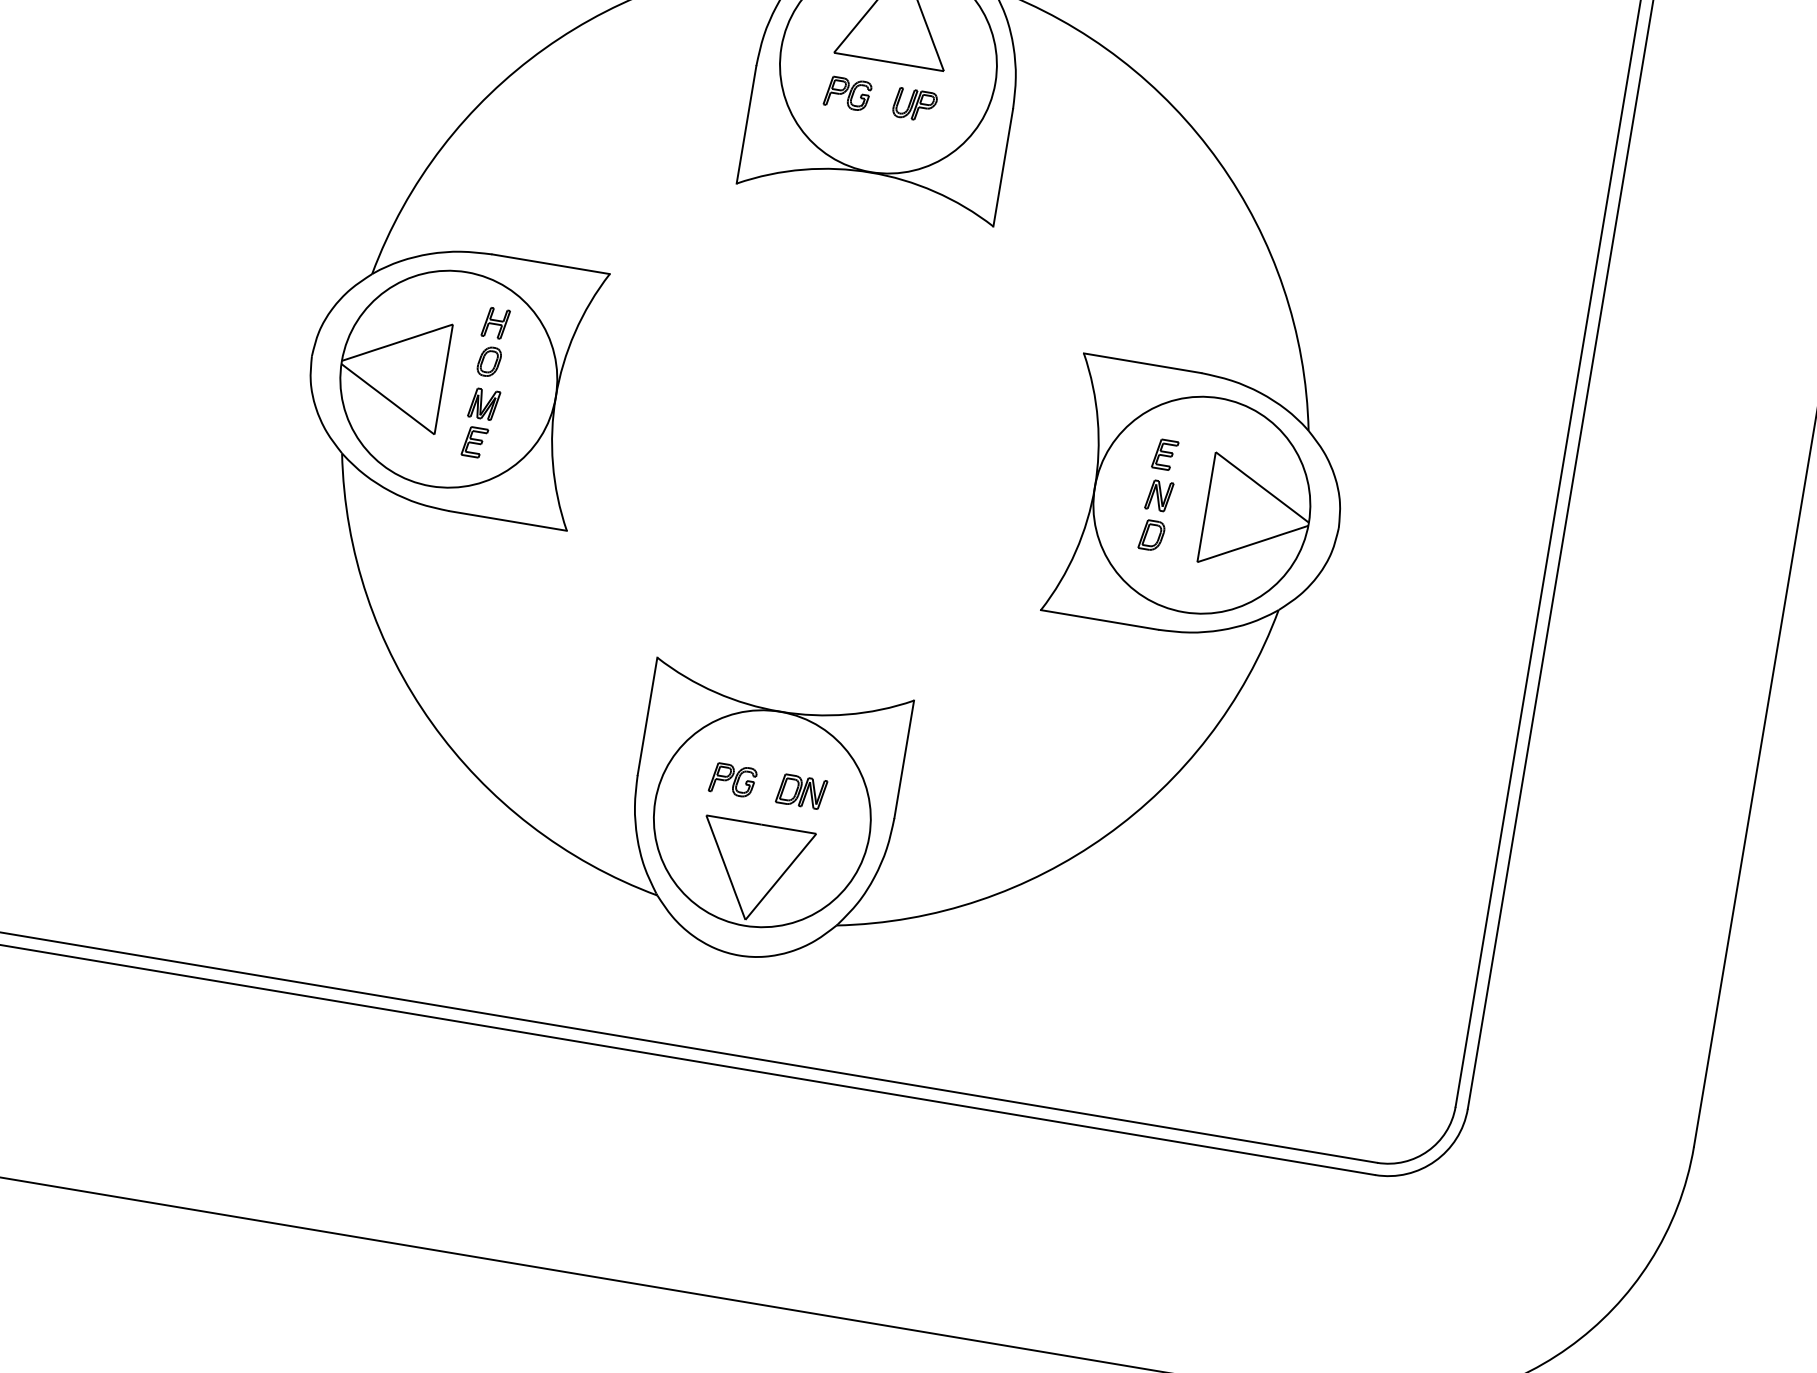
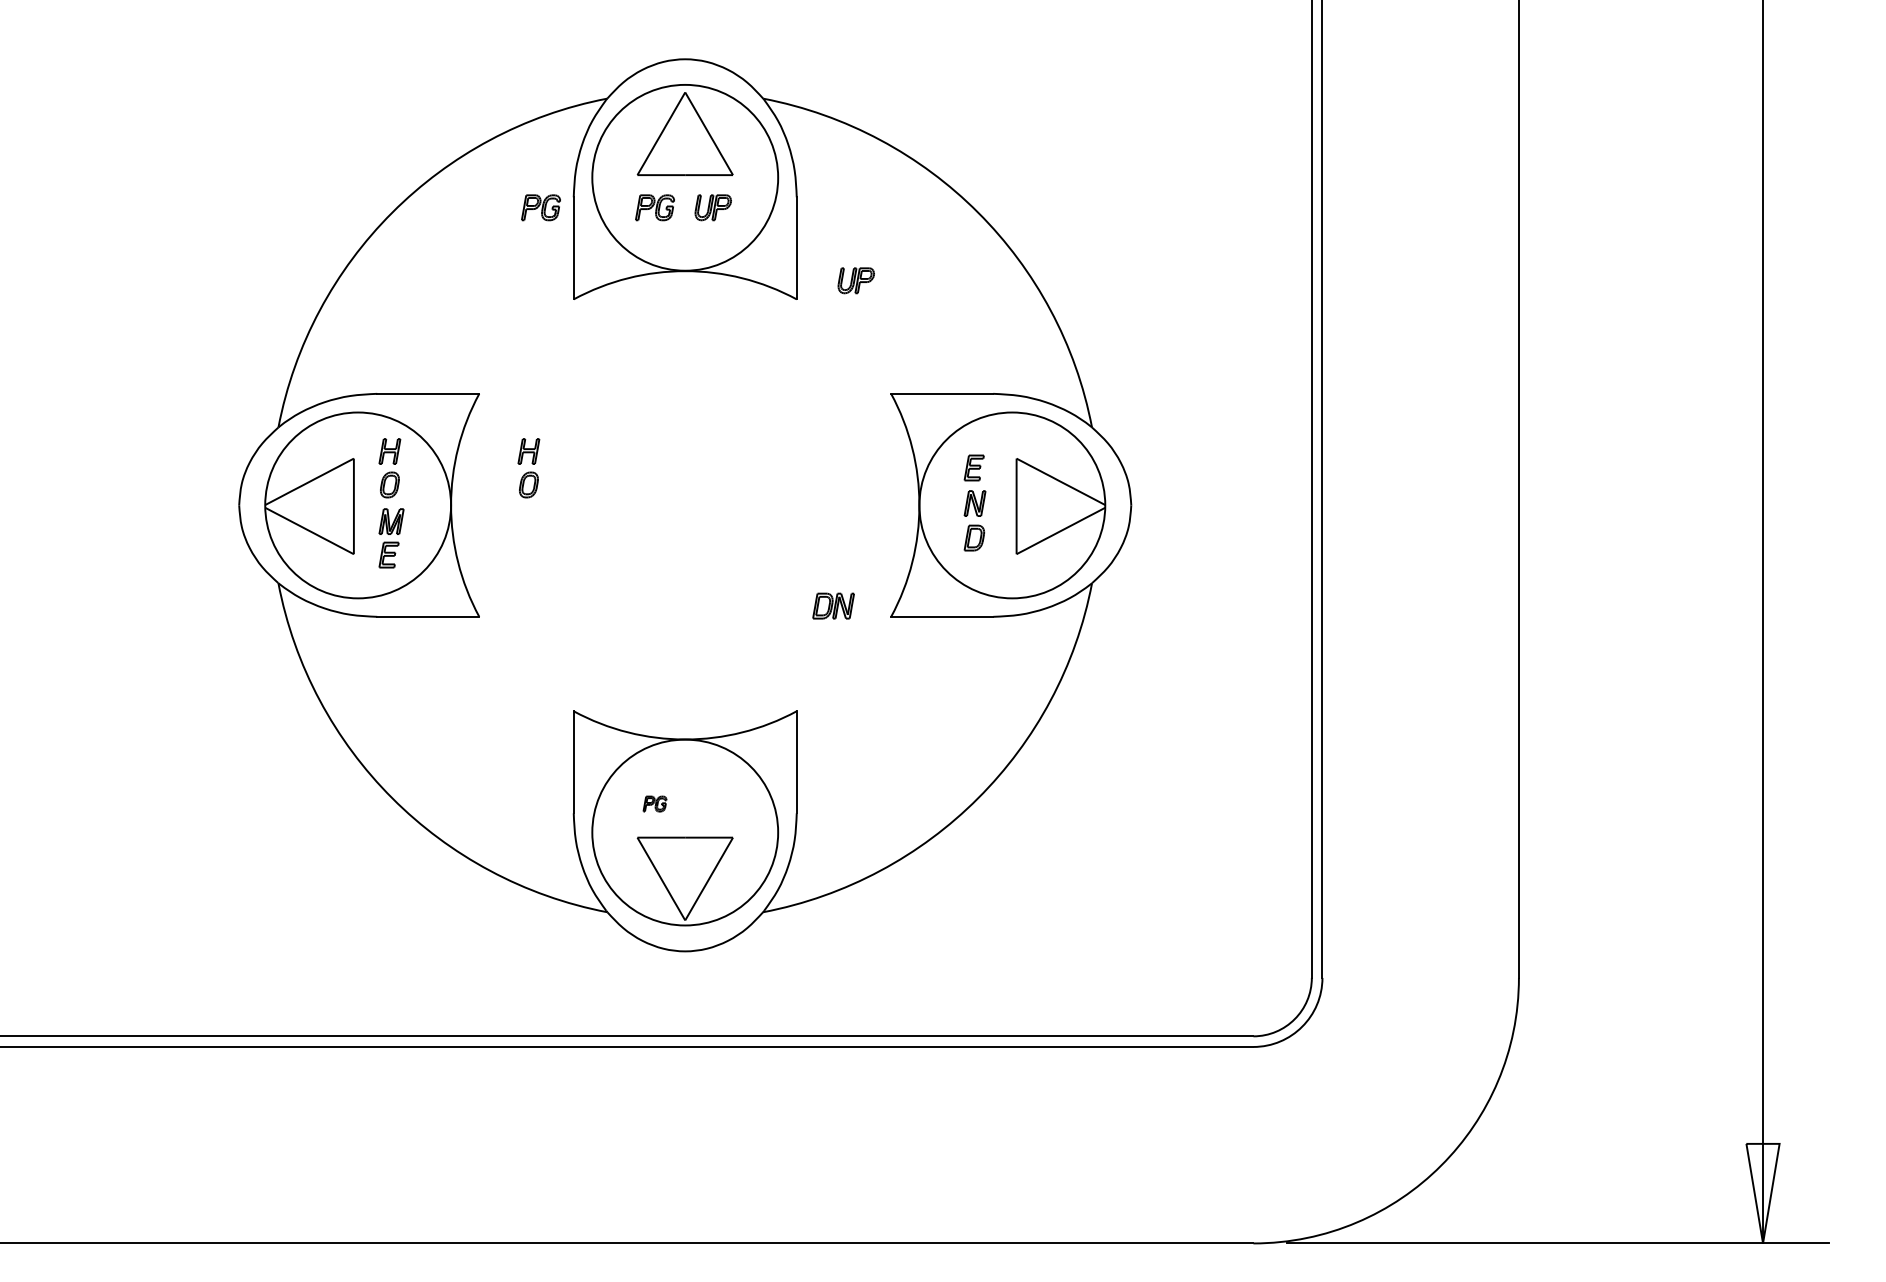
part: (716, 71) -> (540, 207), added
part: (1064, 216) -> (855, 280), added
part: (652, 369) -> (528, 468), added
part: (732, 779) -> (654, 803), size x0.6
part: (801, 790) -> (833, 605), moved

